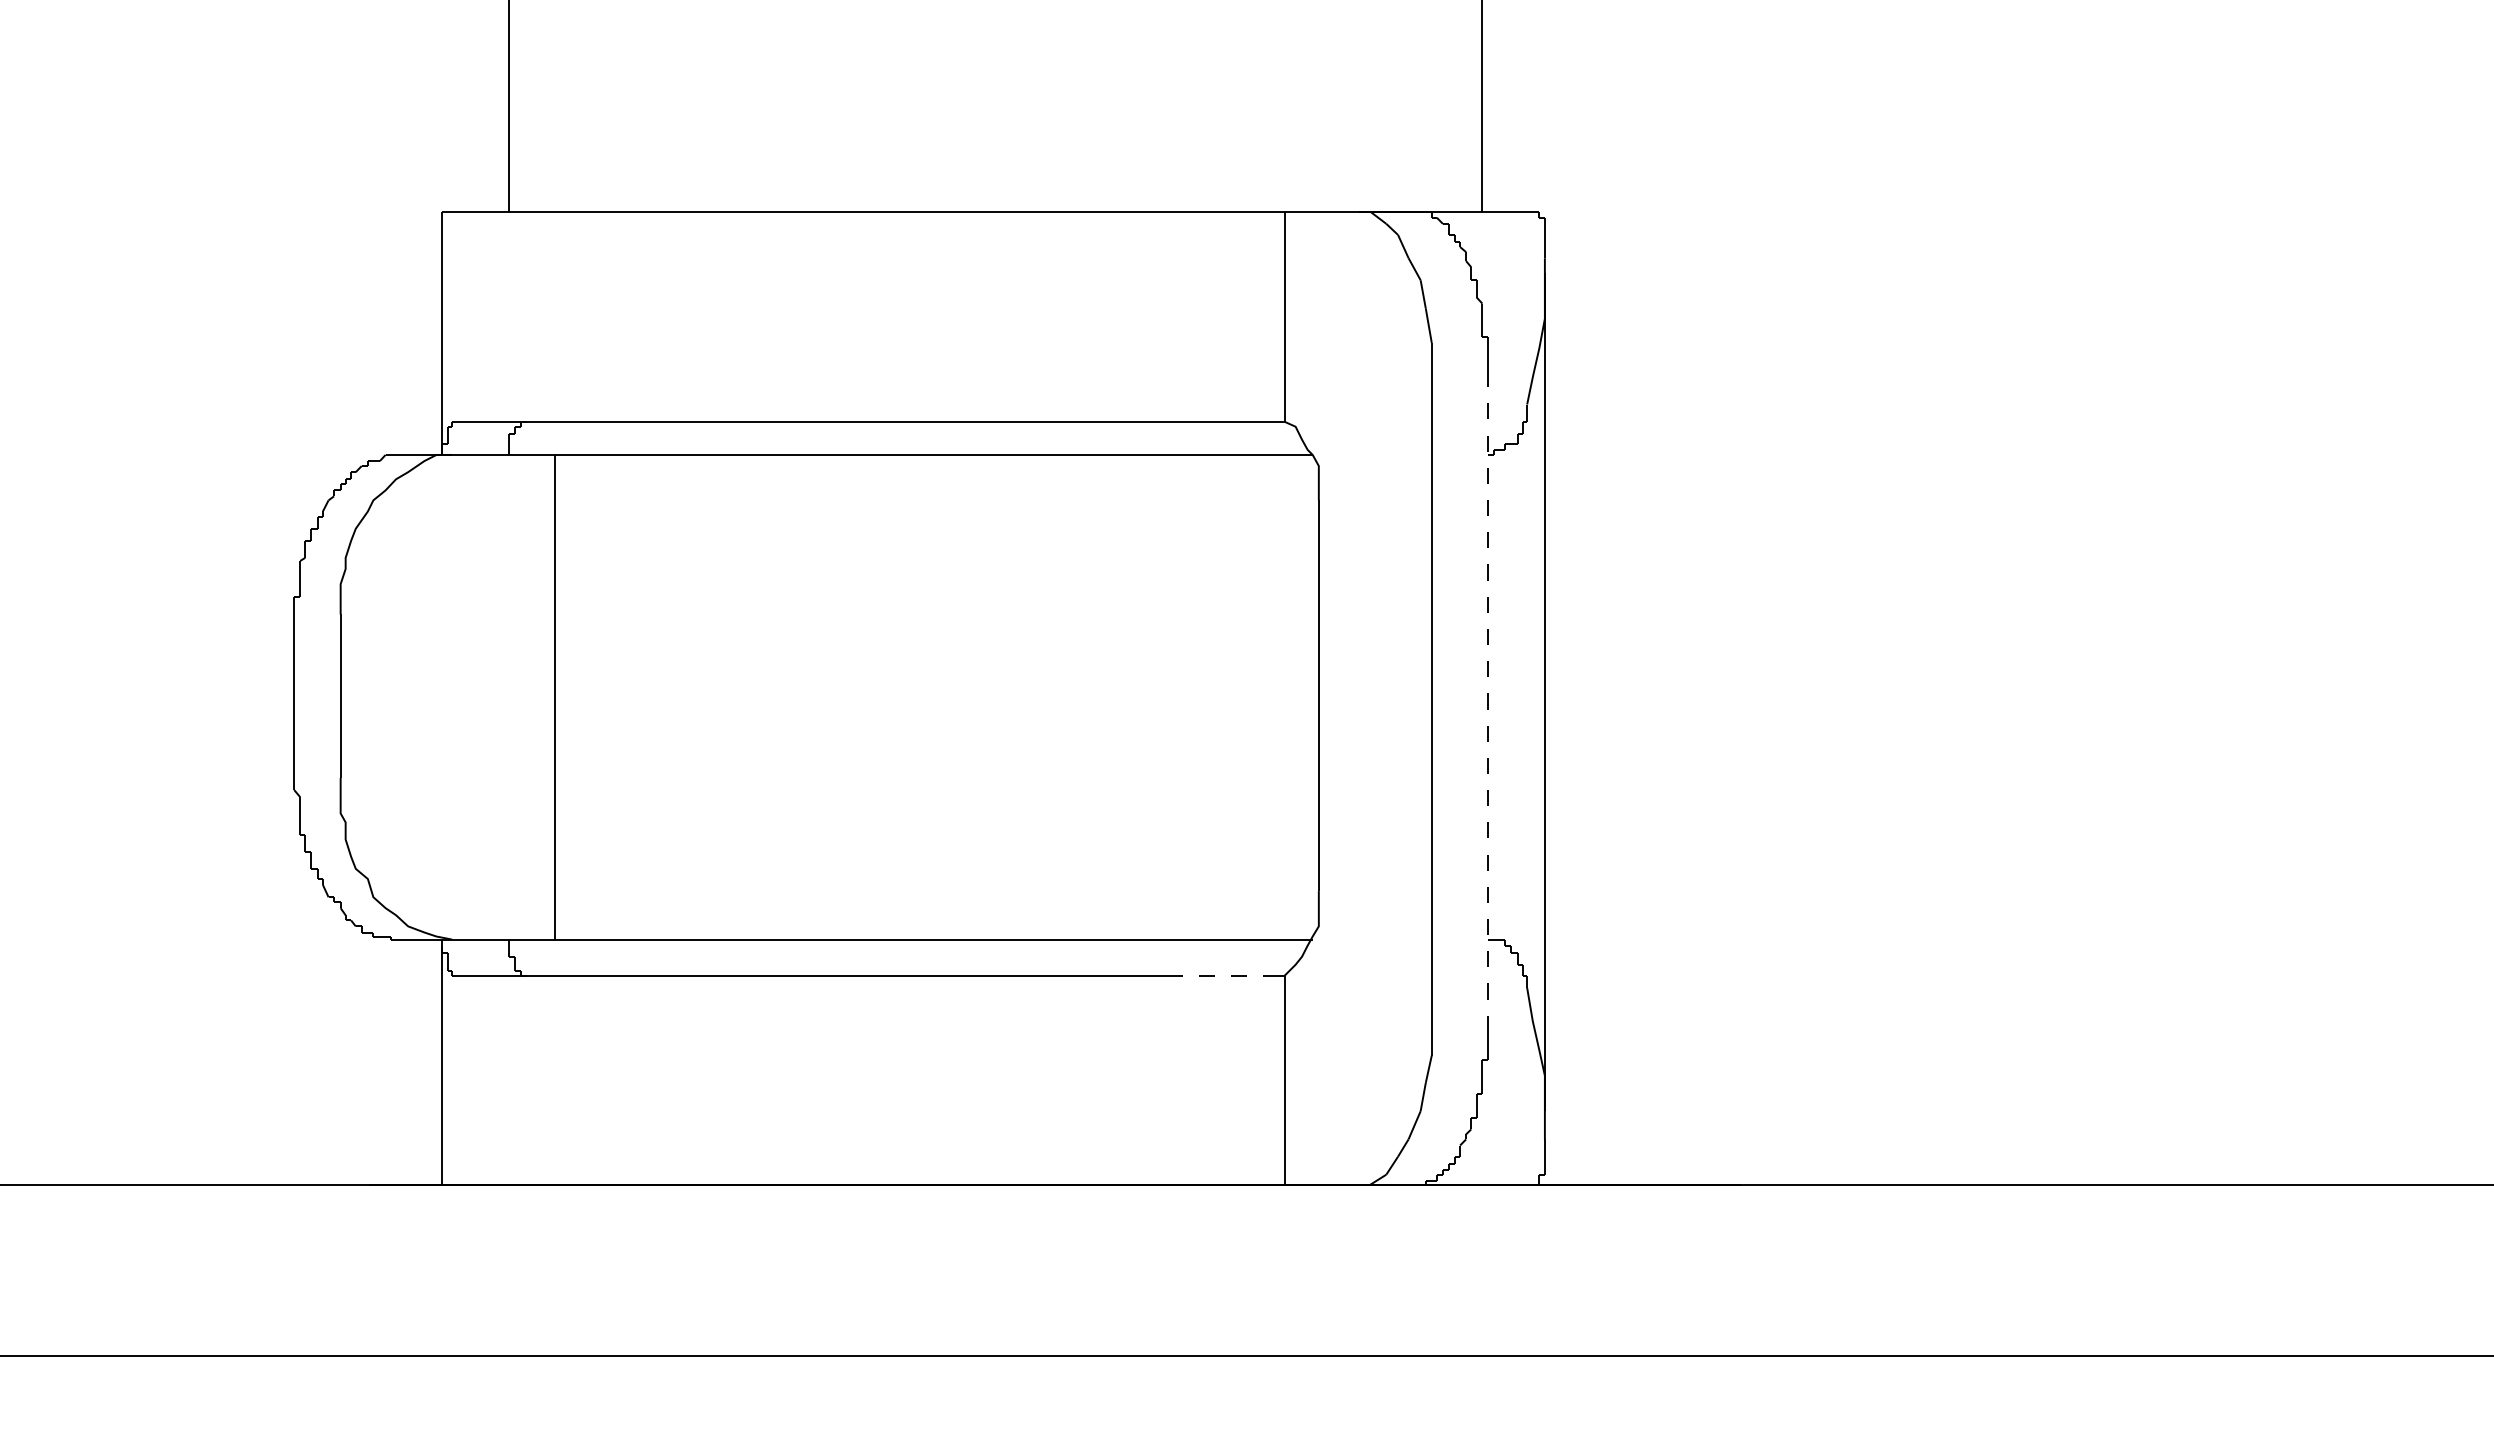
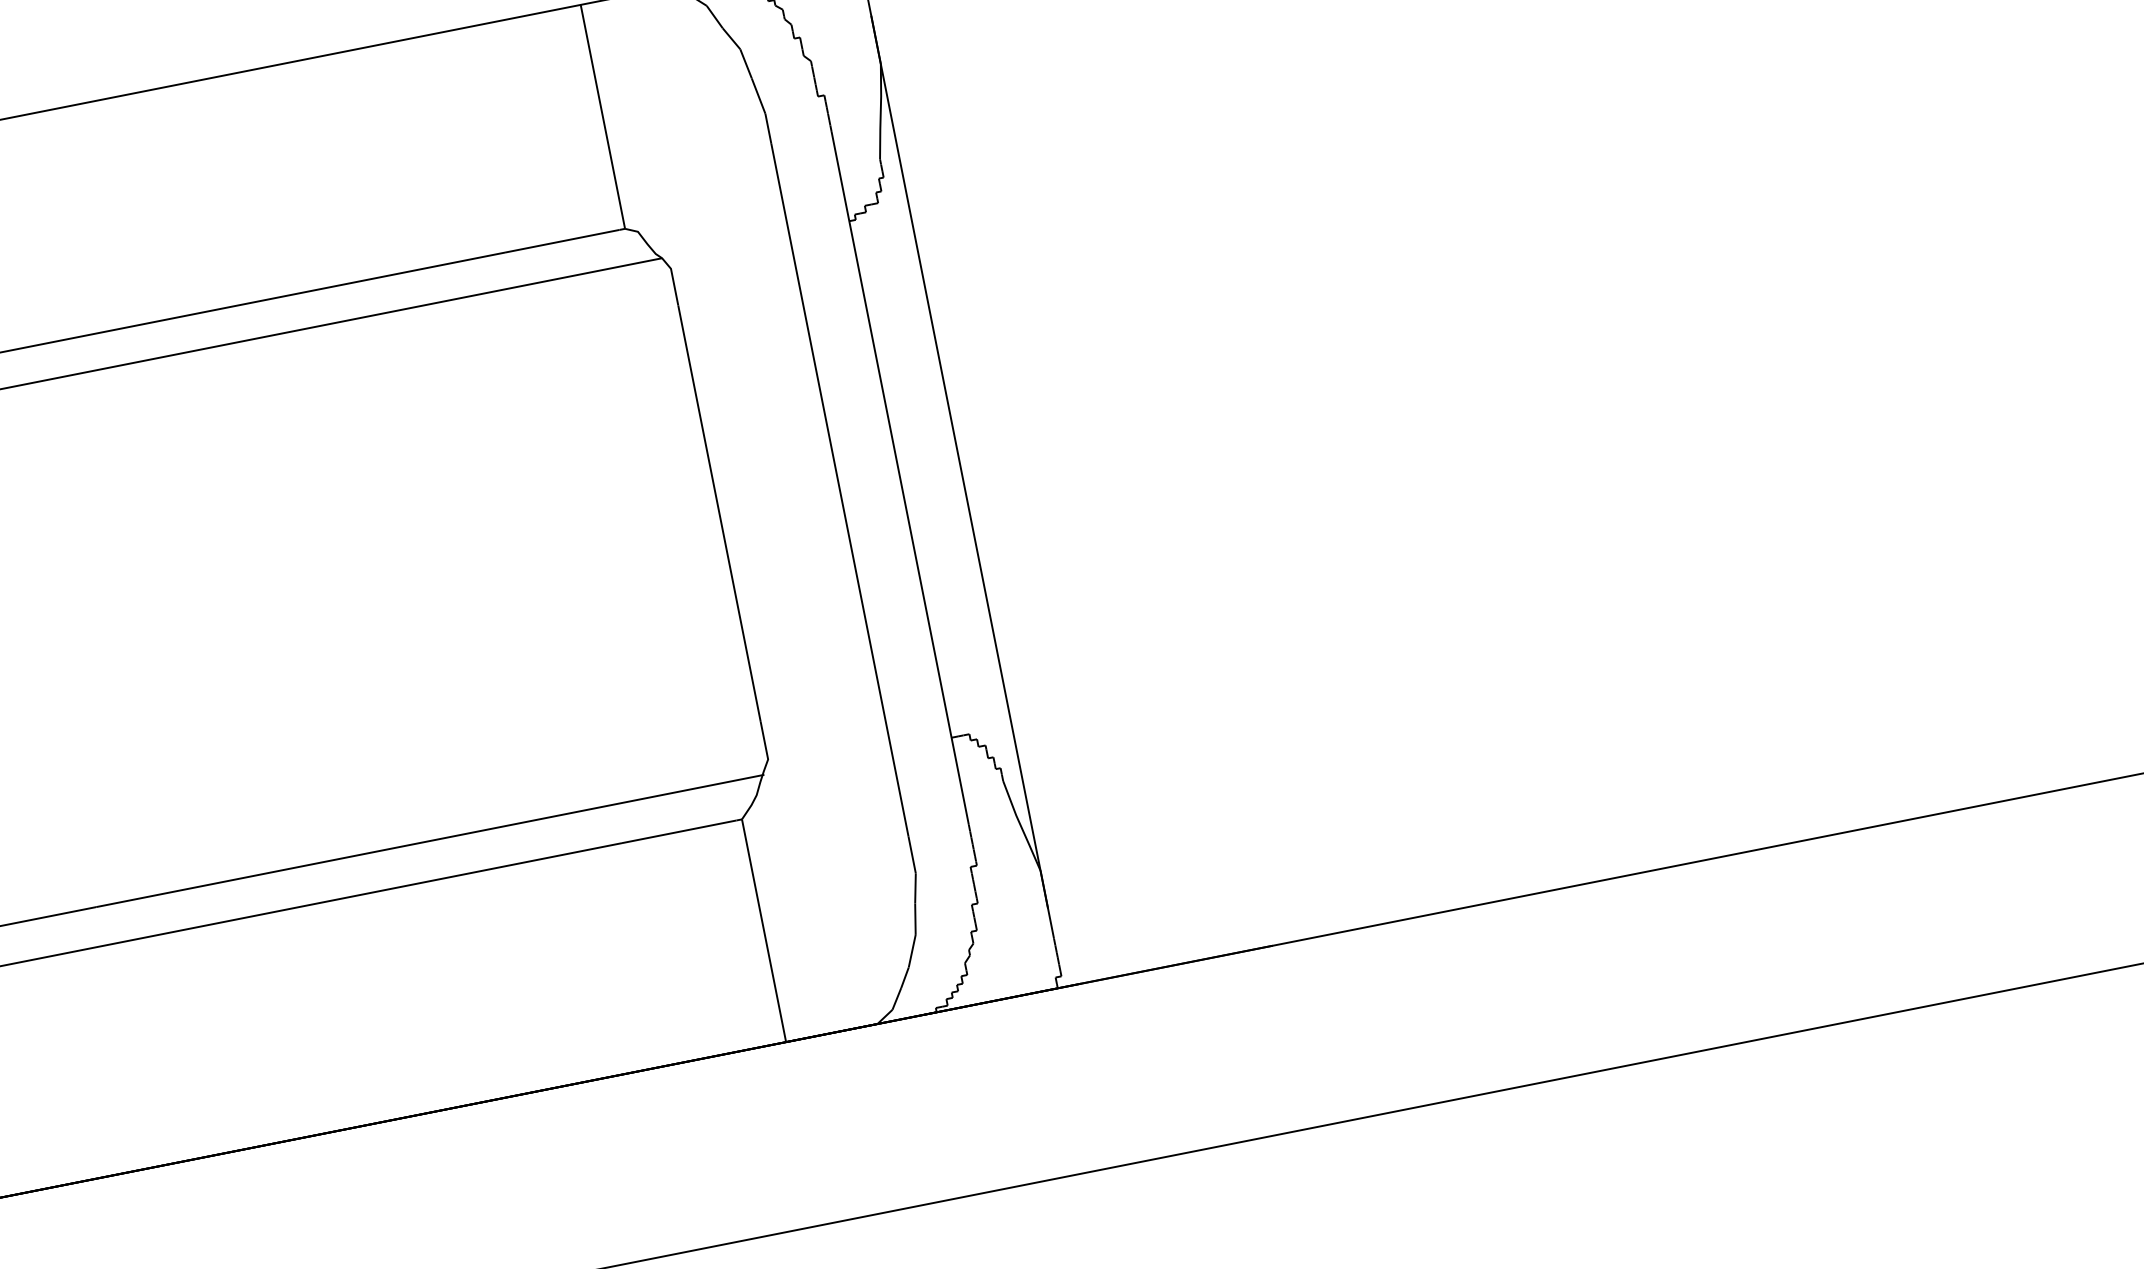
line: (1488, 696) -> (900, 478), dashed -> solid
line: (1225, 975) -> (679, 831), dashed -> solid

